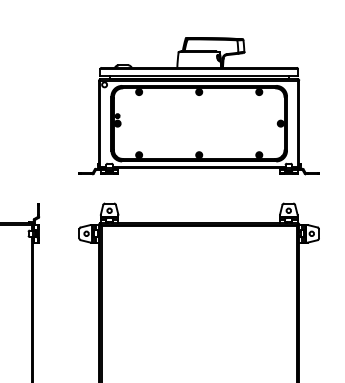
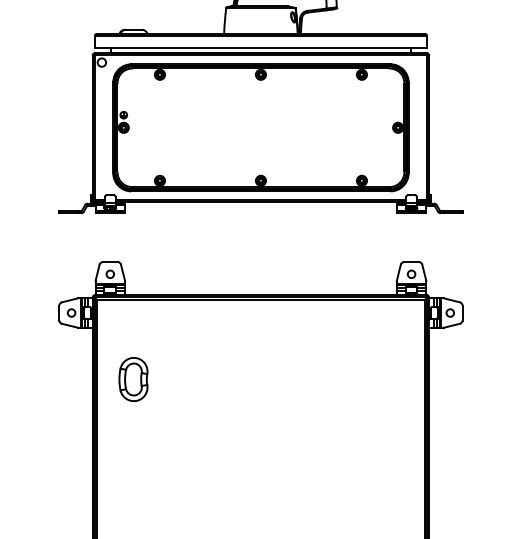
part: (123, 273) -> (133, 379), added

